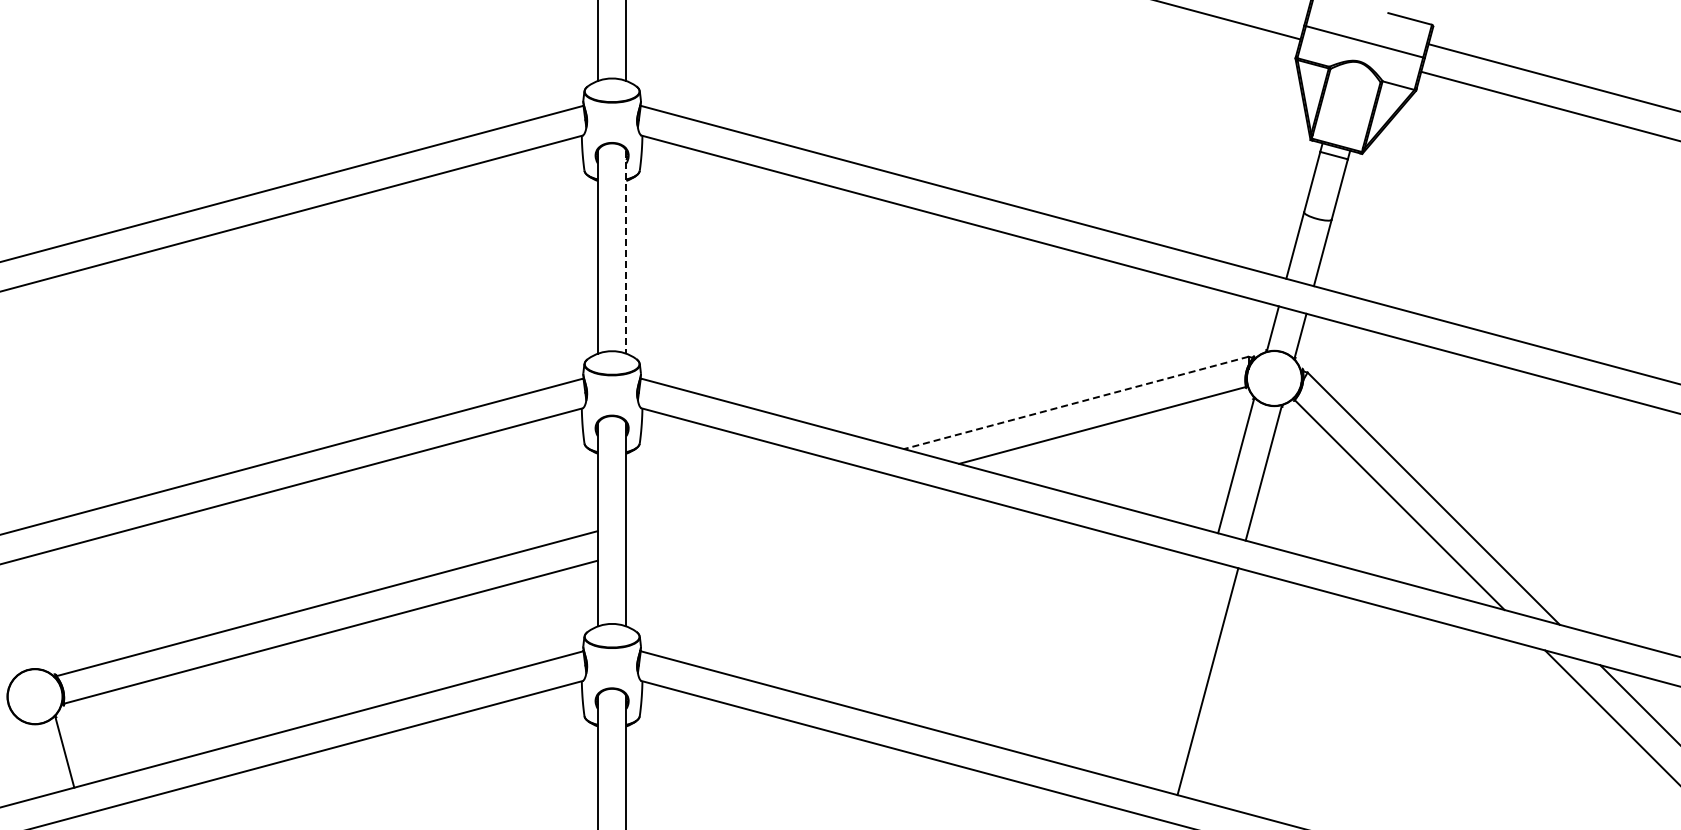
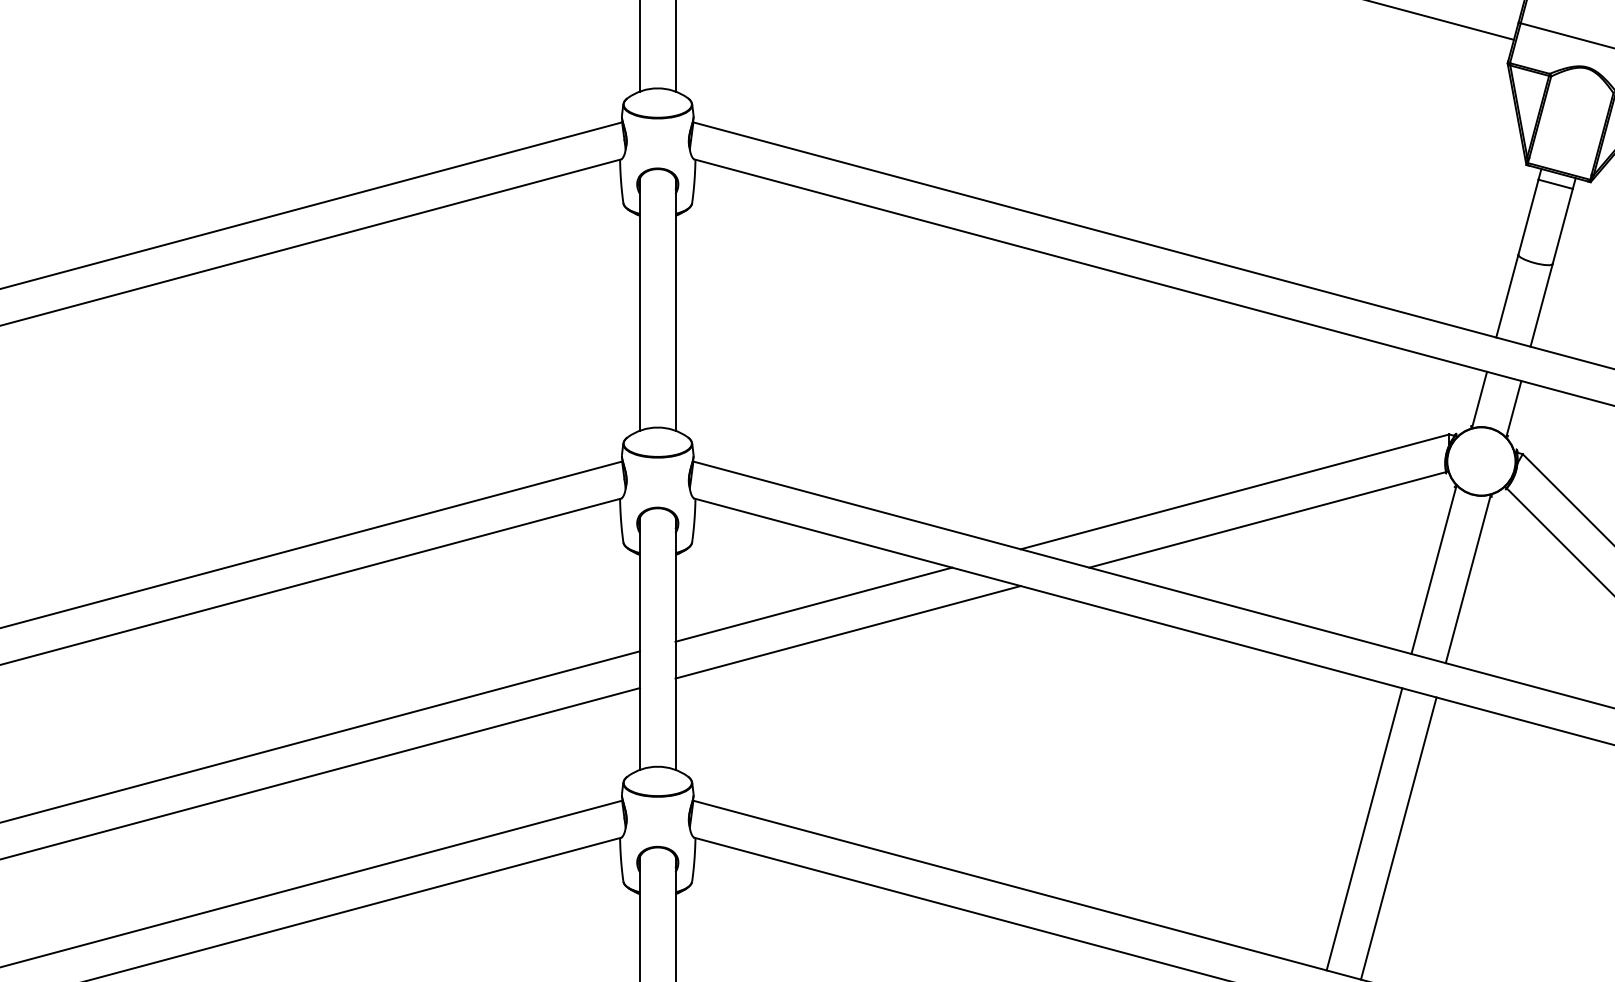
line: (626, 252) -> (675, 304), dashed -> solid
line: (1075, 403) -> (1234, 492), dashed -> solid
line: (737, 493) -> (813, 604), added
line: (765, 515) -> (848, 631), added
line: (1179, 673) -> (1363, 828), added

